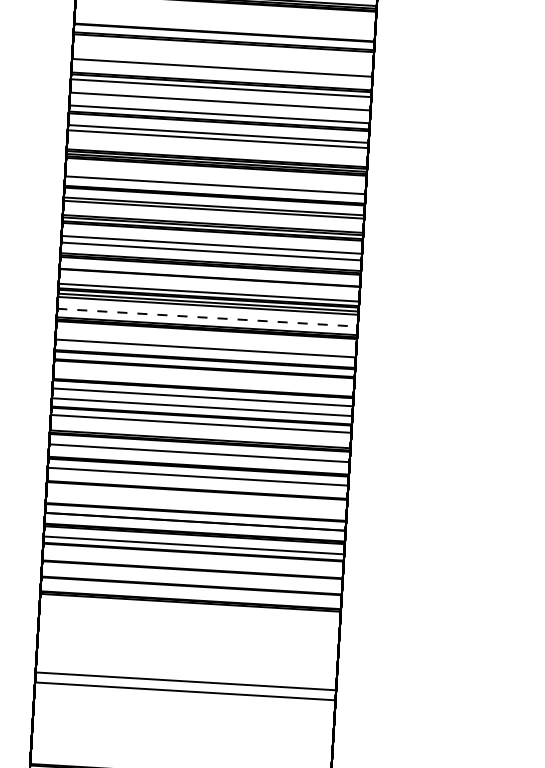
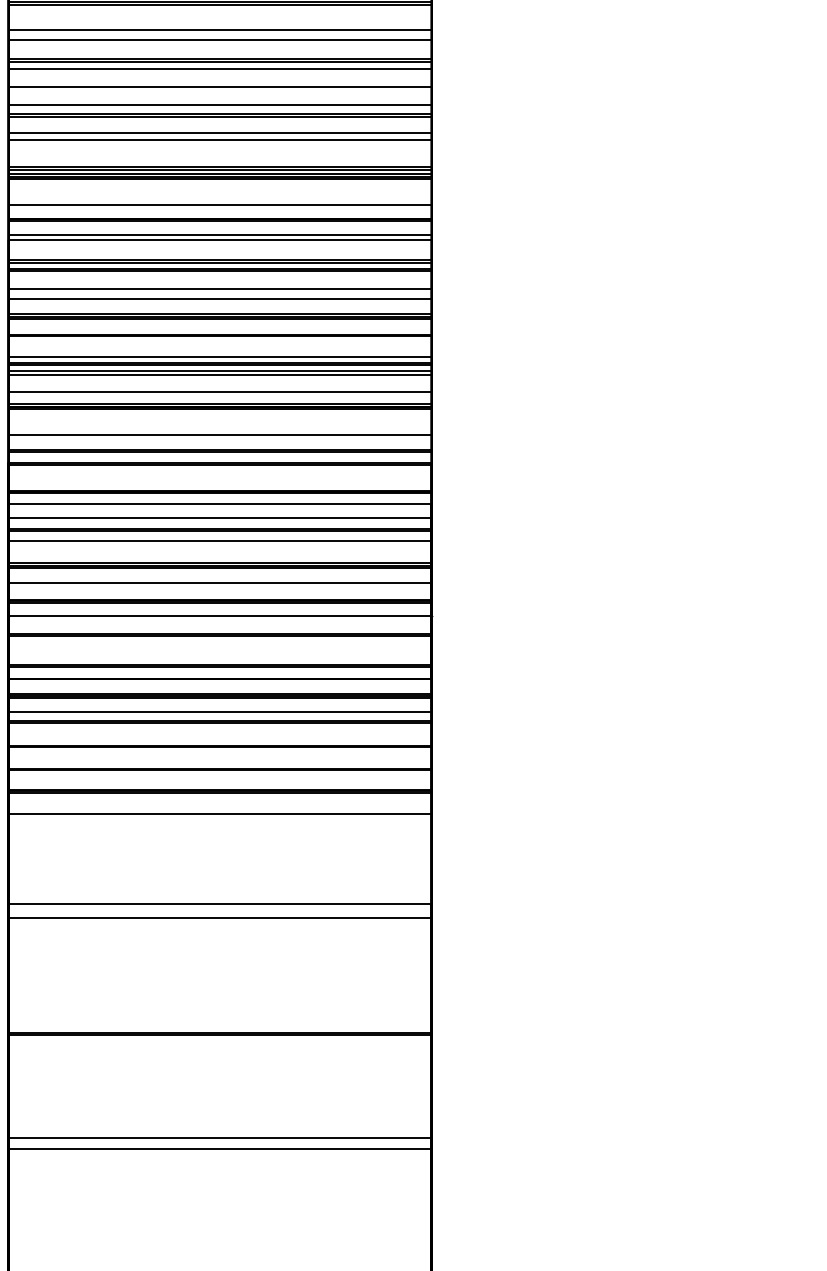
line: (222, 61) -> (219, 30), added
line: (207, 317) -> (220, 391), dashed -> solid
line: (189, 617) -> (219, 814), added

